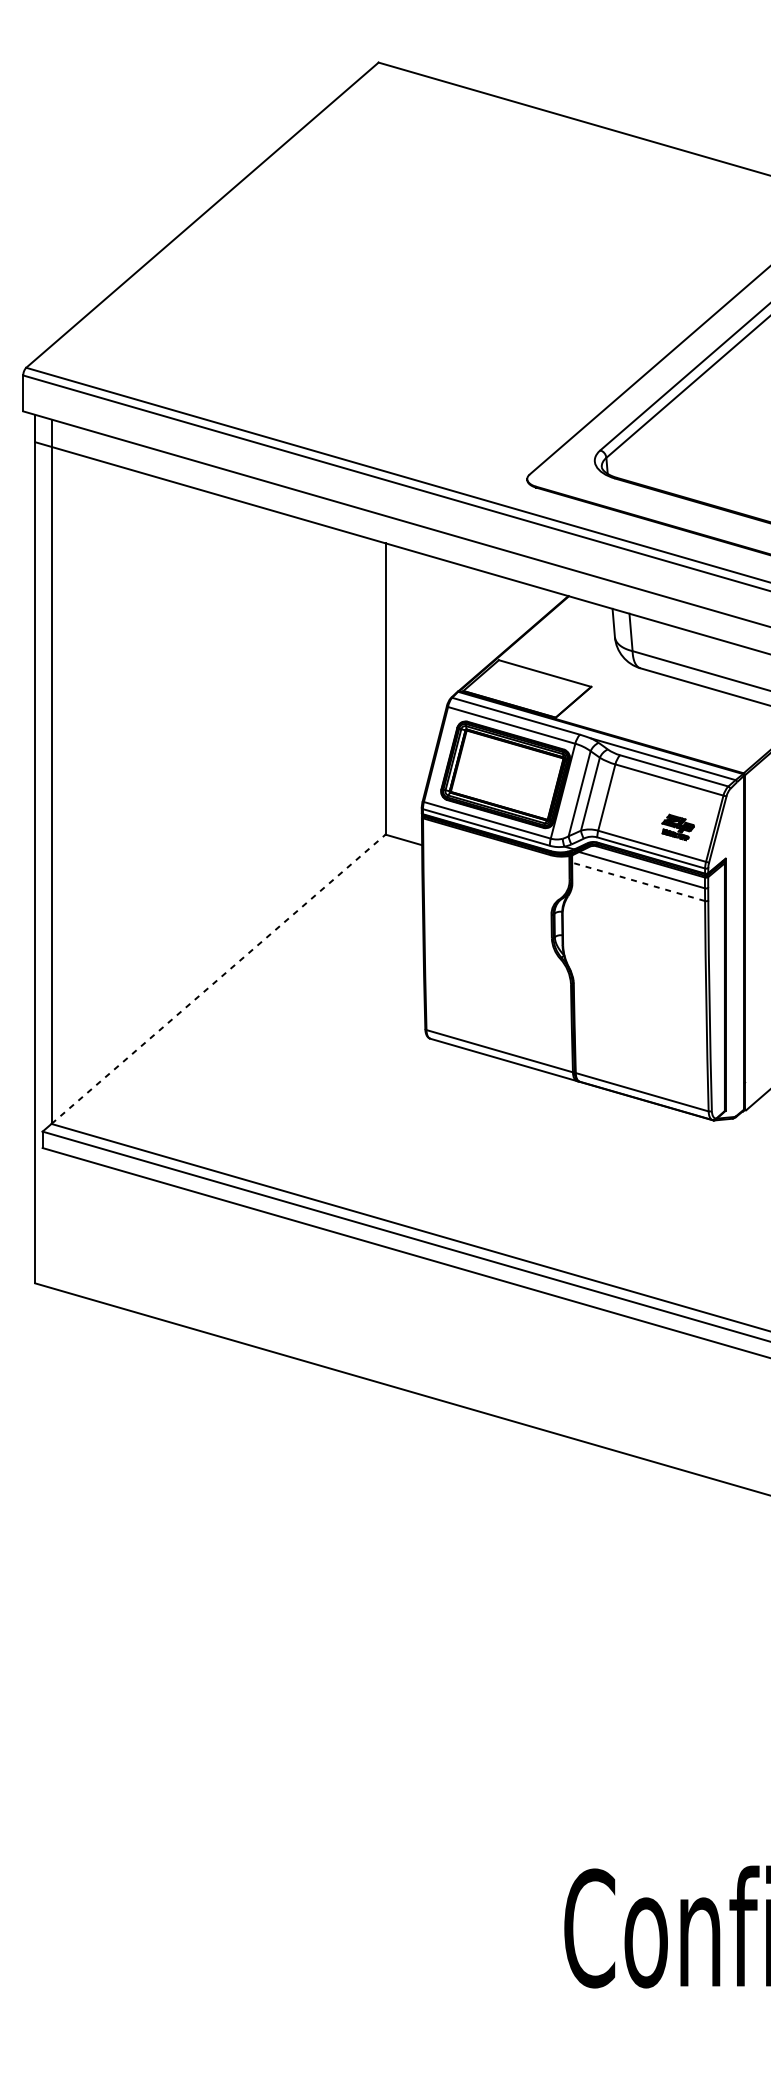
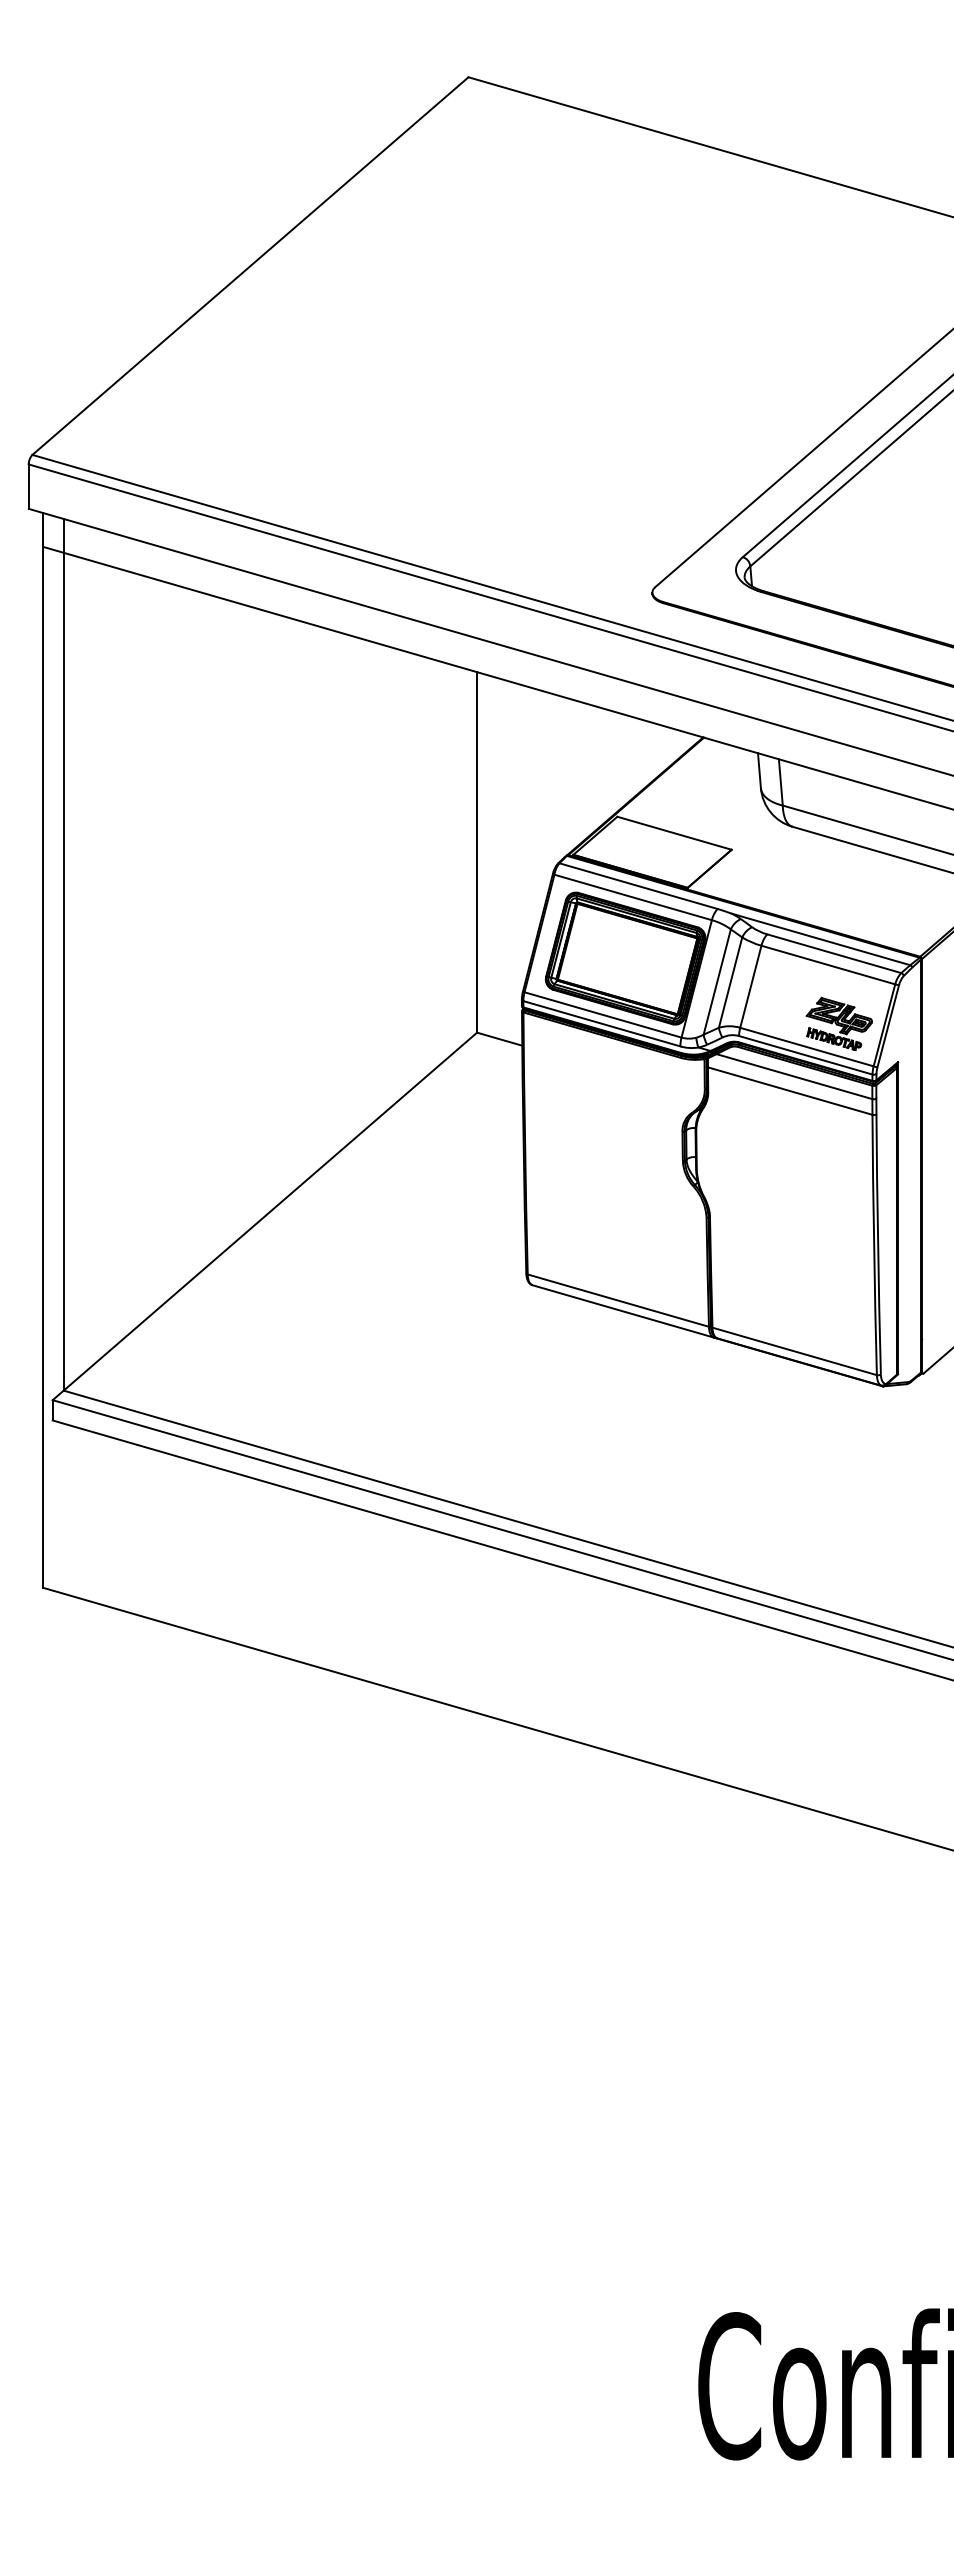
part: (677, 827) -> (838, 1023), size x1.67
line: (638, 882) -> (790, 1091), dashed -> solid
line: (218, 979) -> (270, 1211), dashed -> solid

